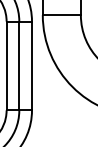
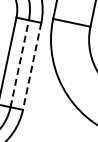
line: (19, 65) -> (20, 63), solid -> dashed
line: (32, 66) -> (32, 66), solid -> dashed

